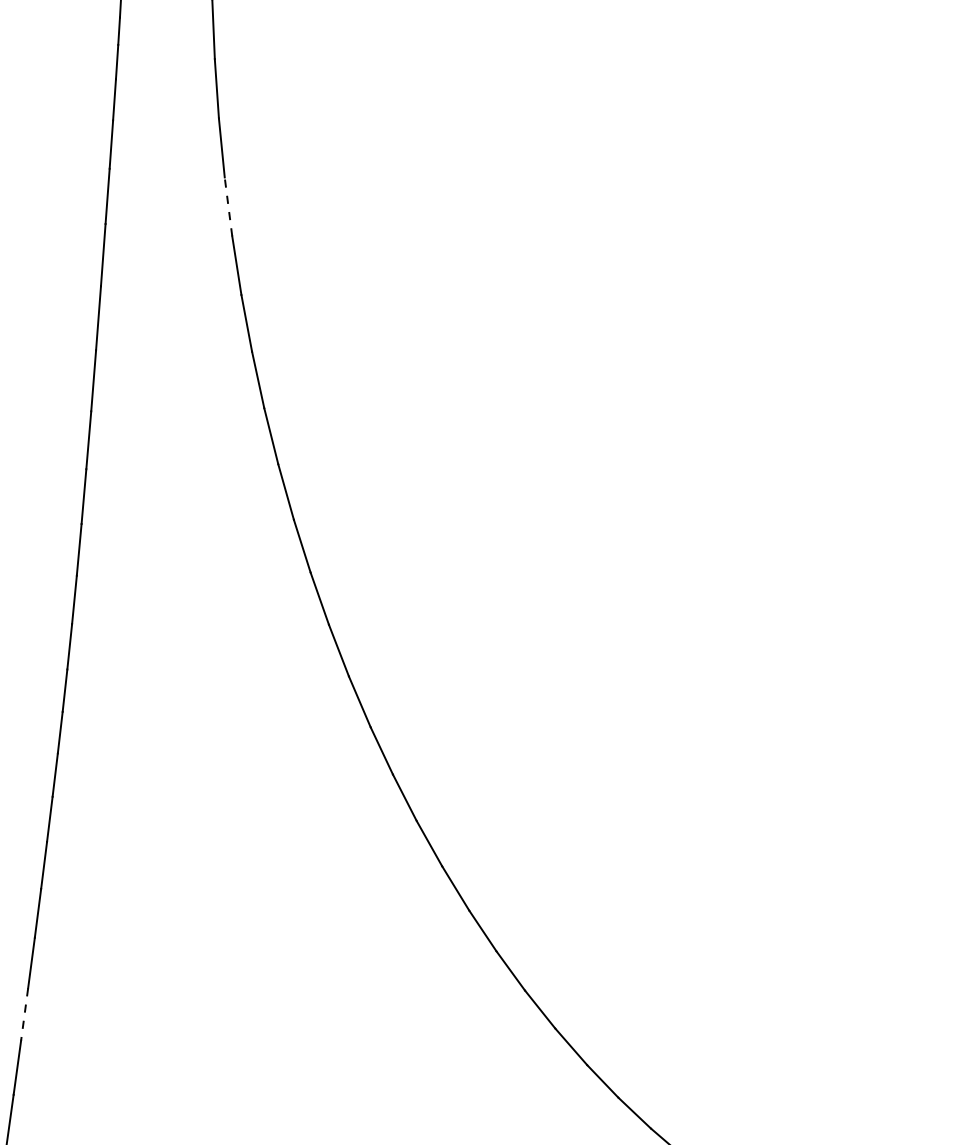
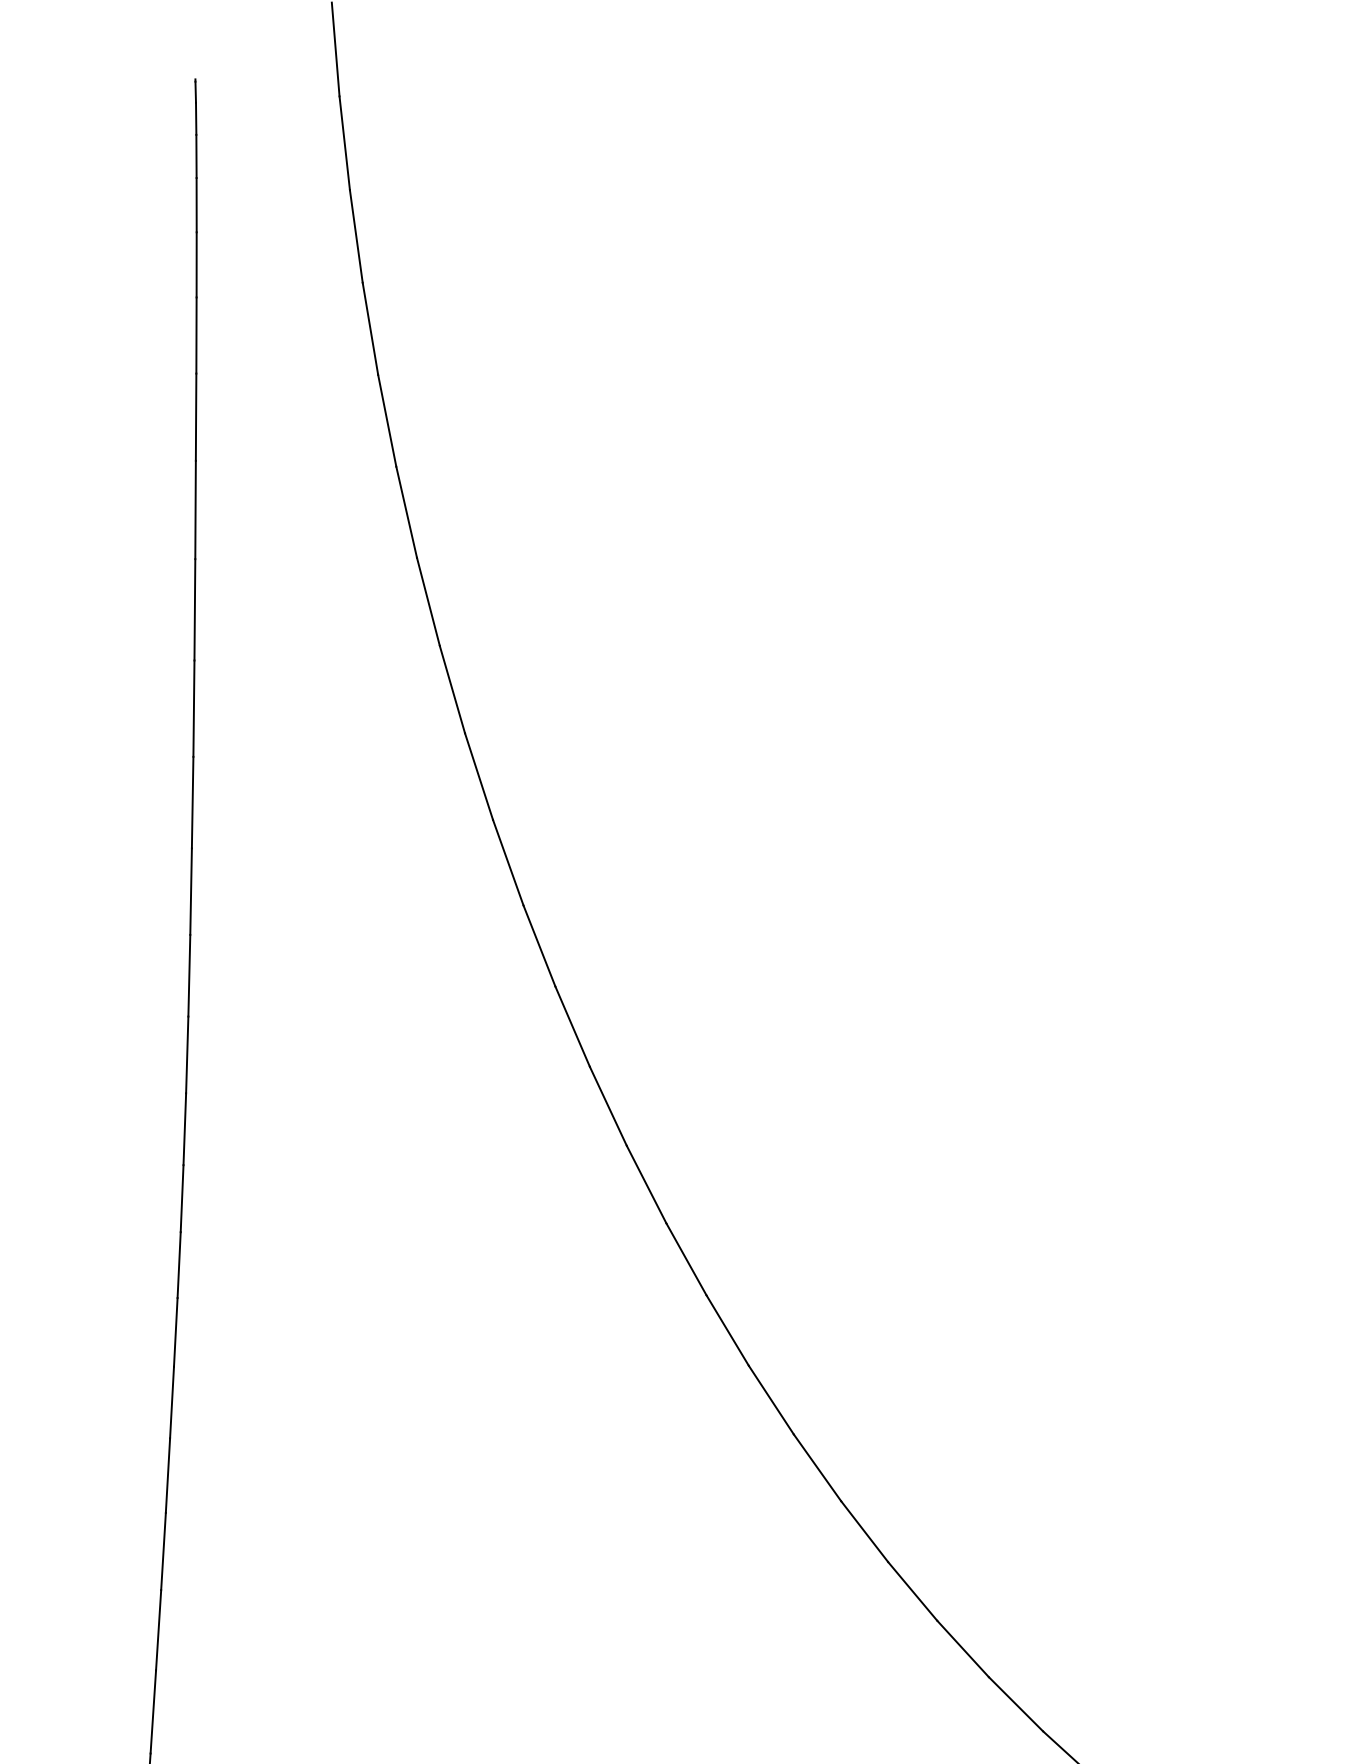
line: (228, 206) -> (387, 420), dashed -> solid
line: (24, 1014) -> (153, 1711), dashed -> solid

